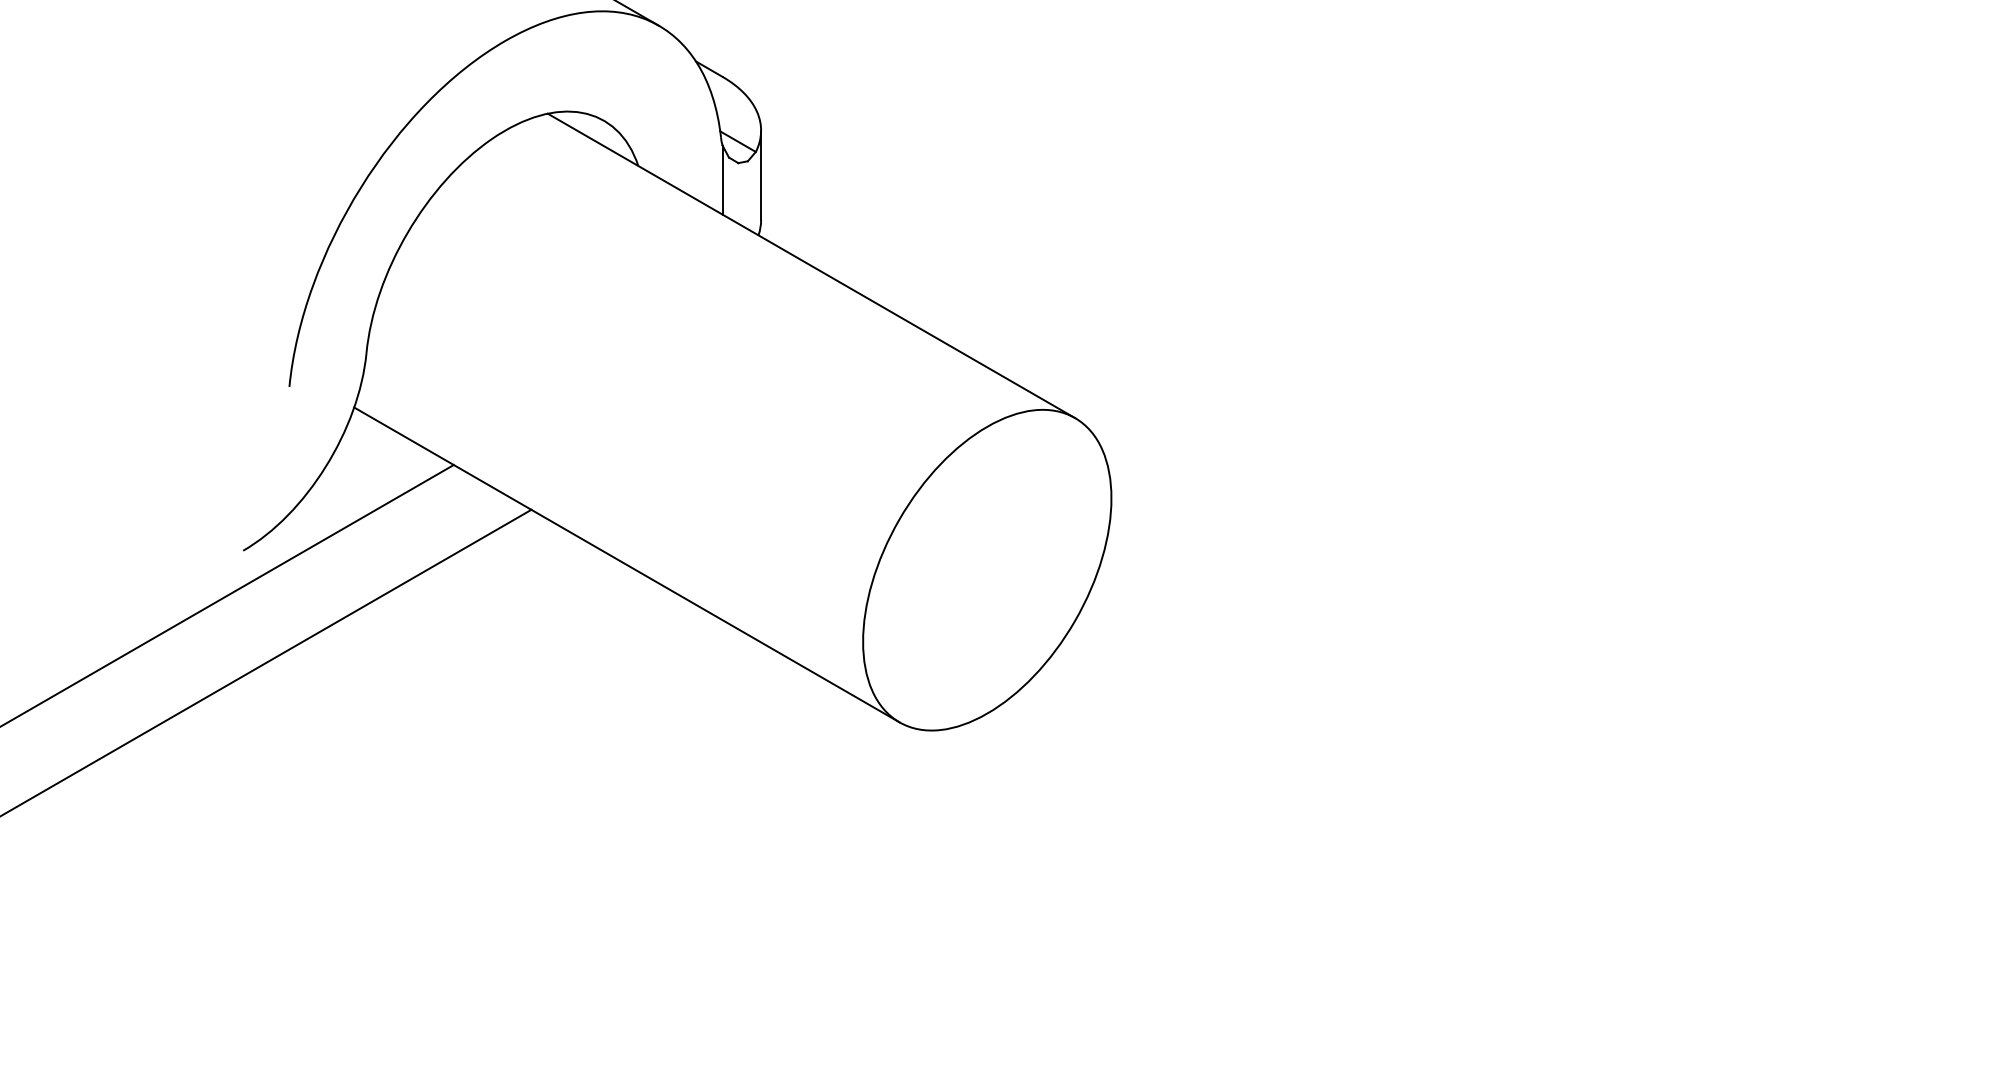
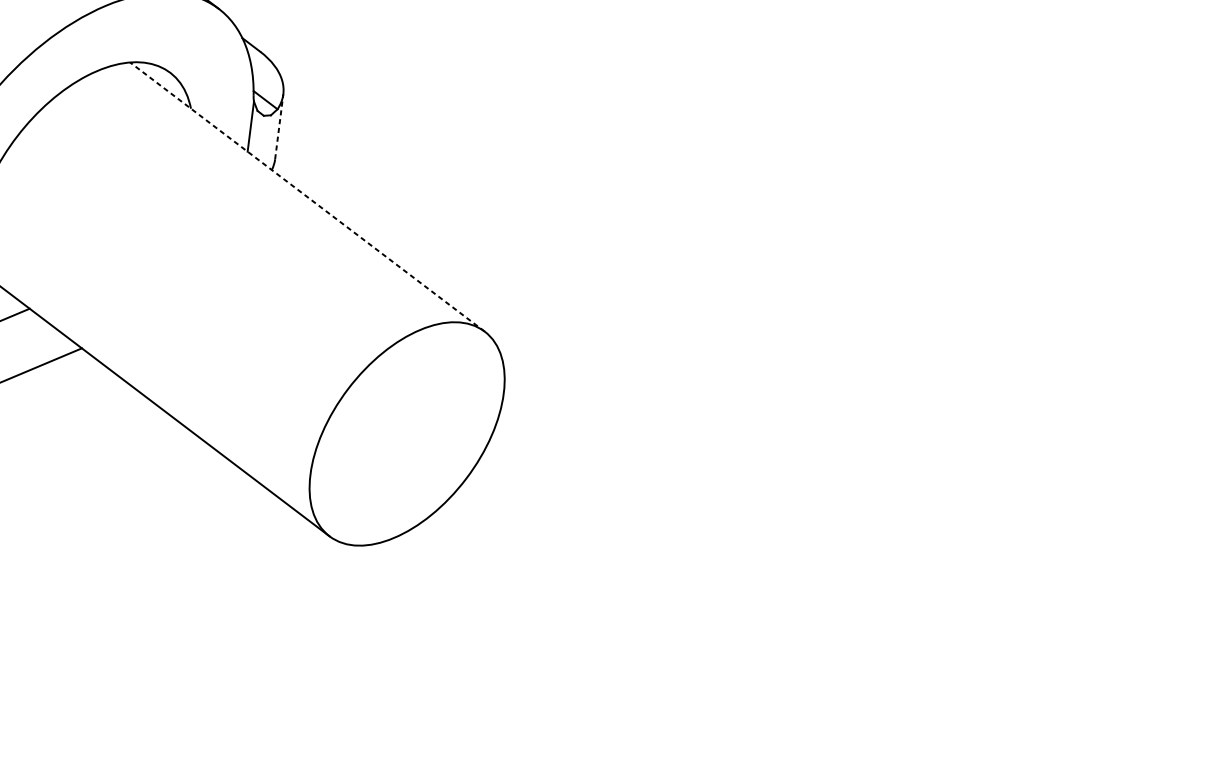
line: (761, 175) -> (279, 126), solid -> dashed
line: (811, 265) -> (307, 196), solid -> dashed

